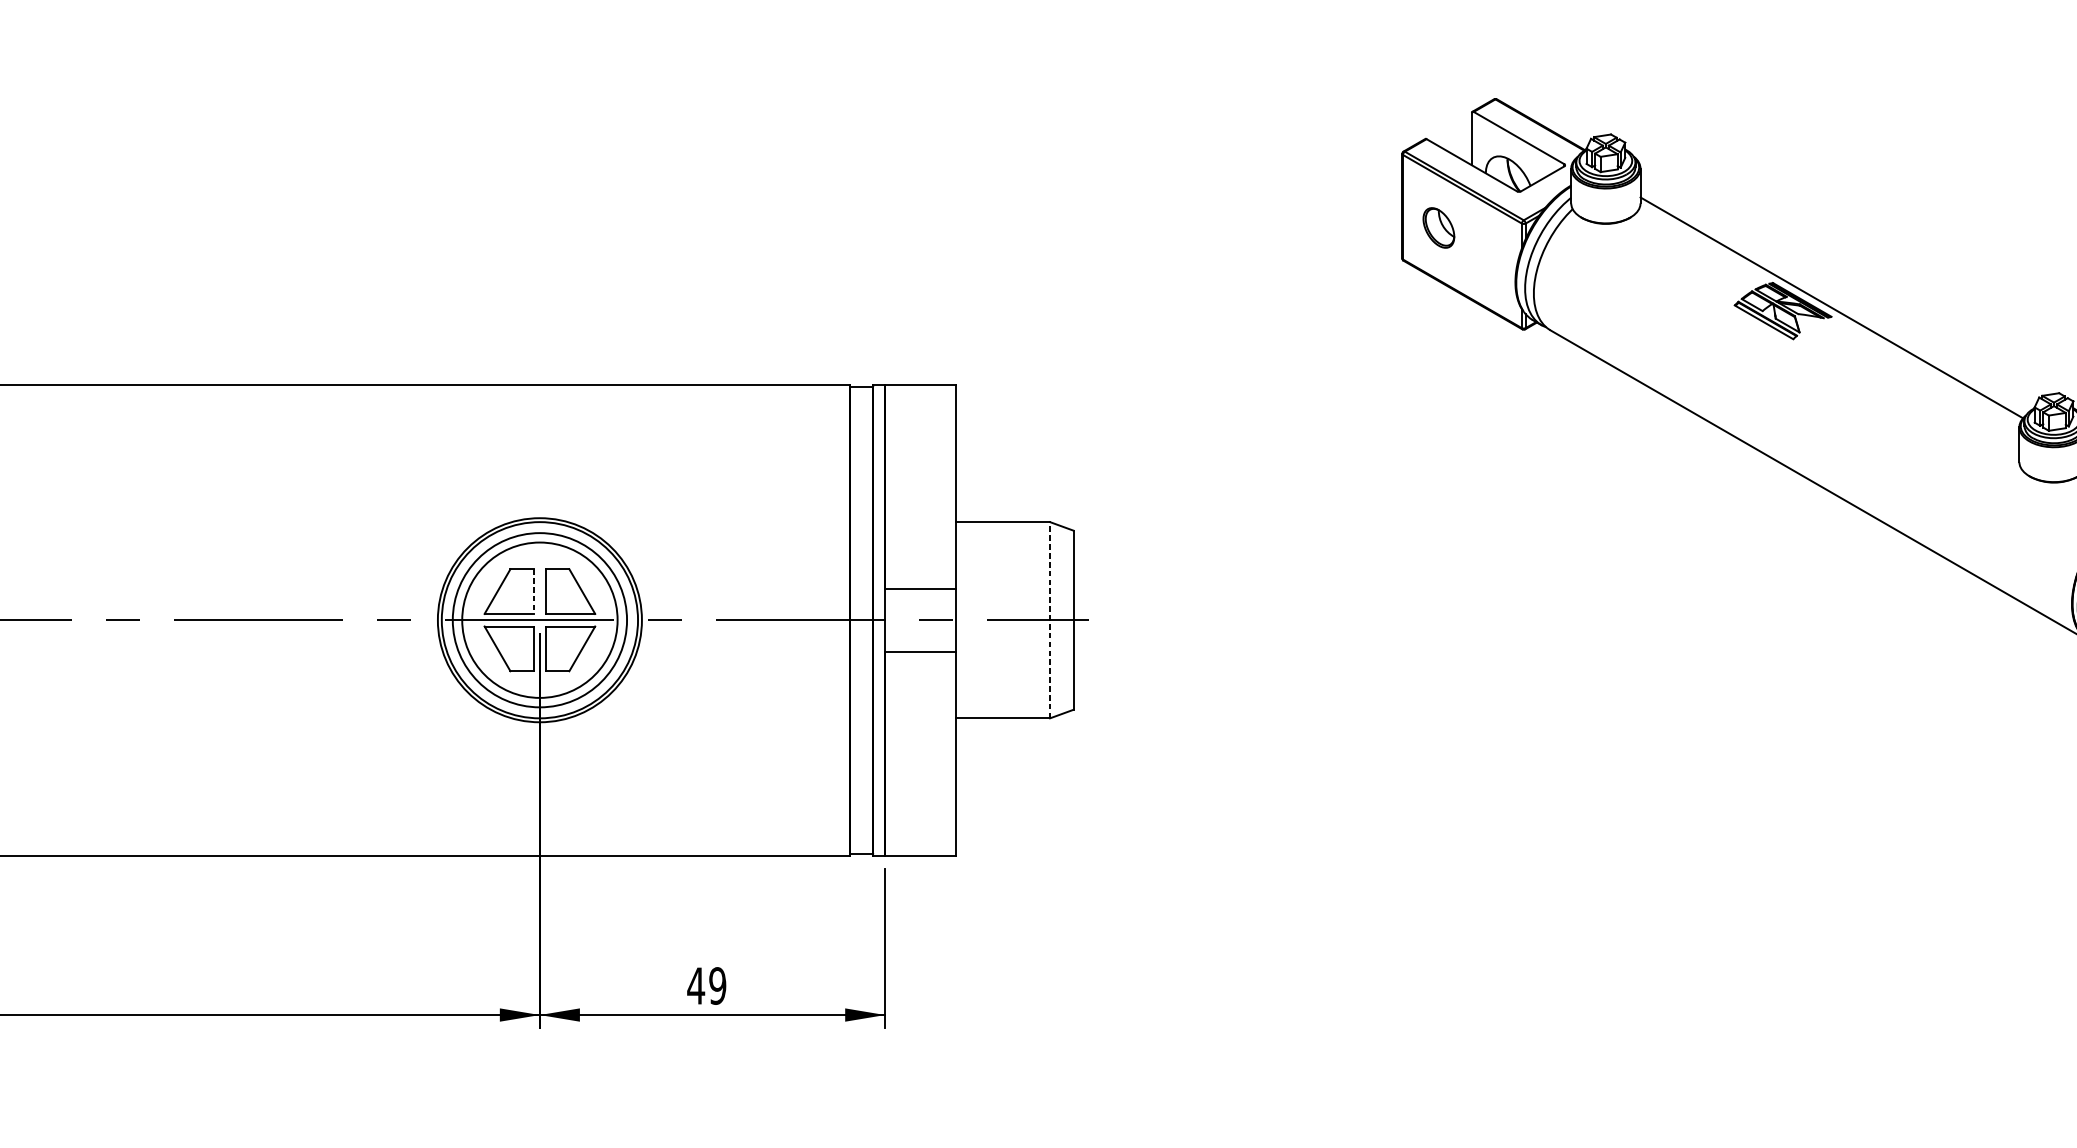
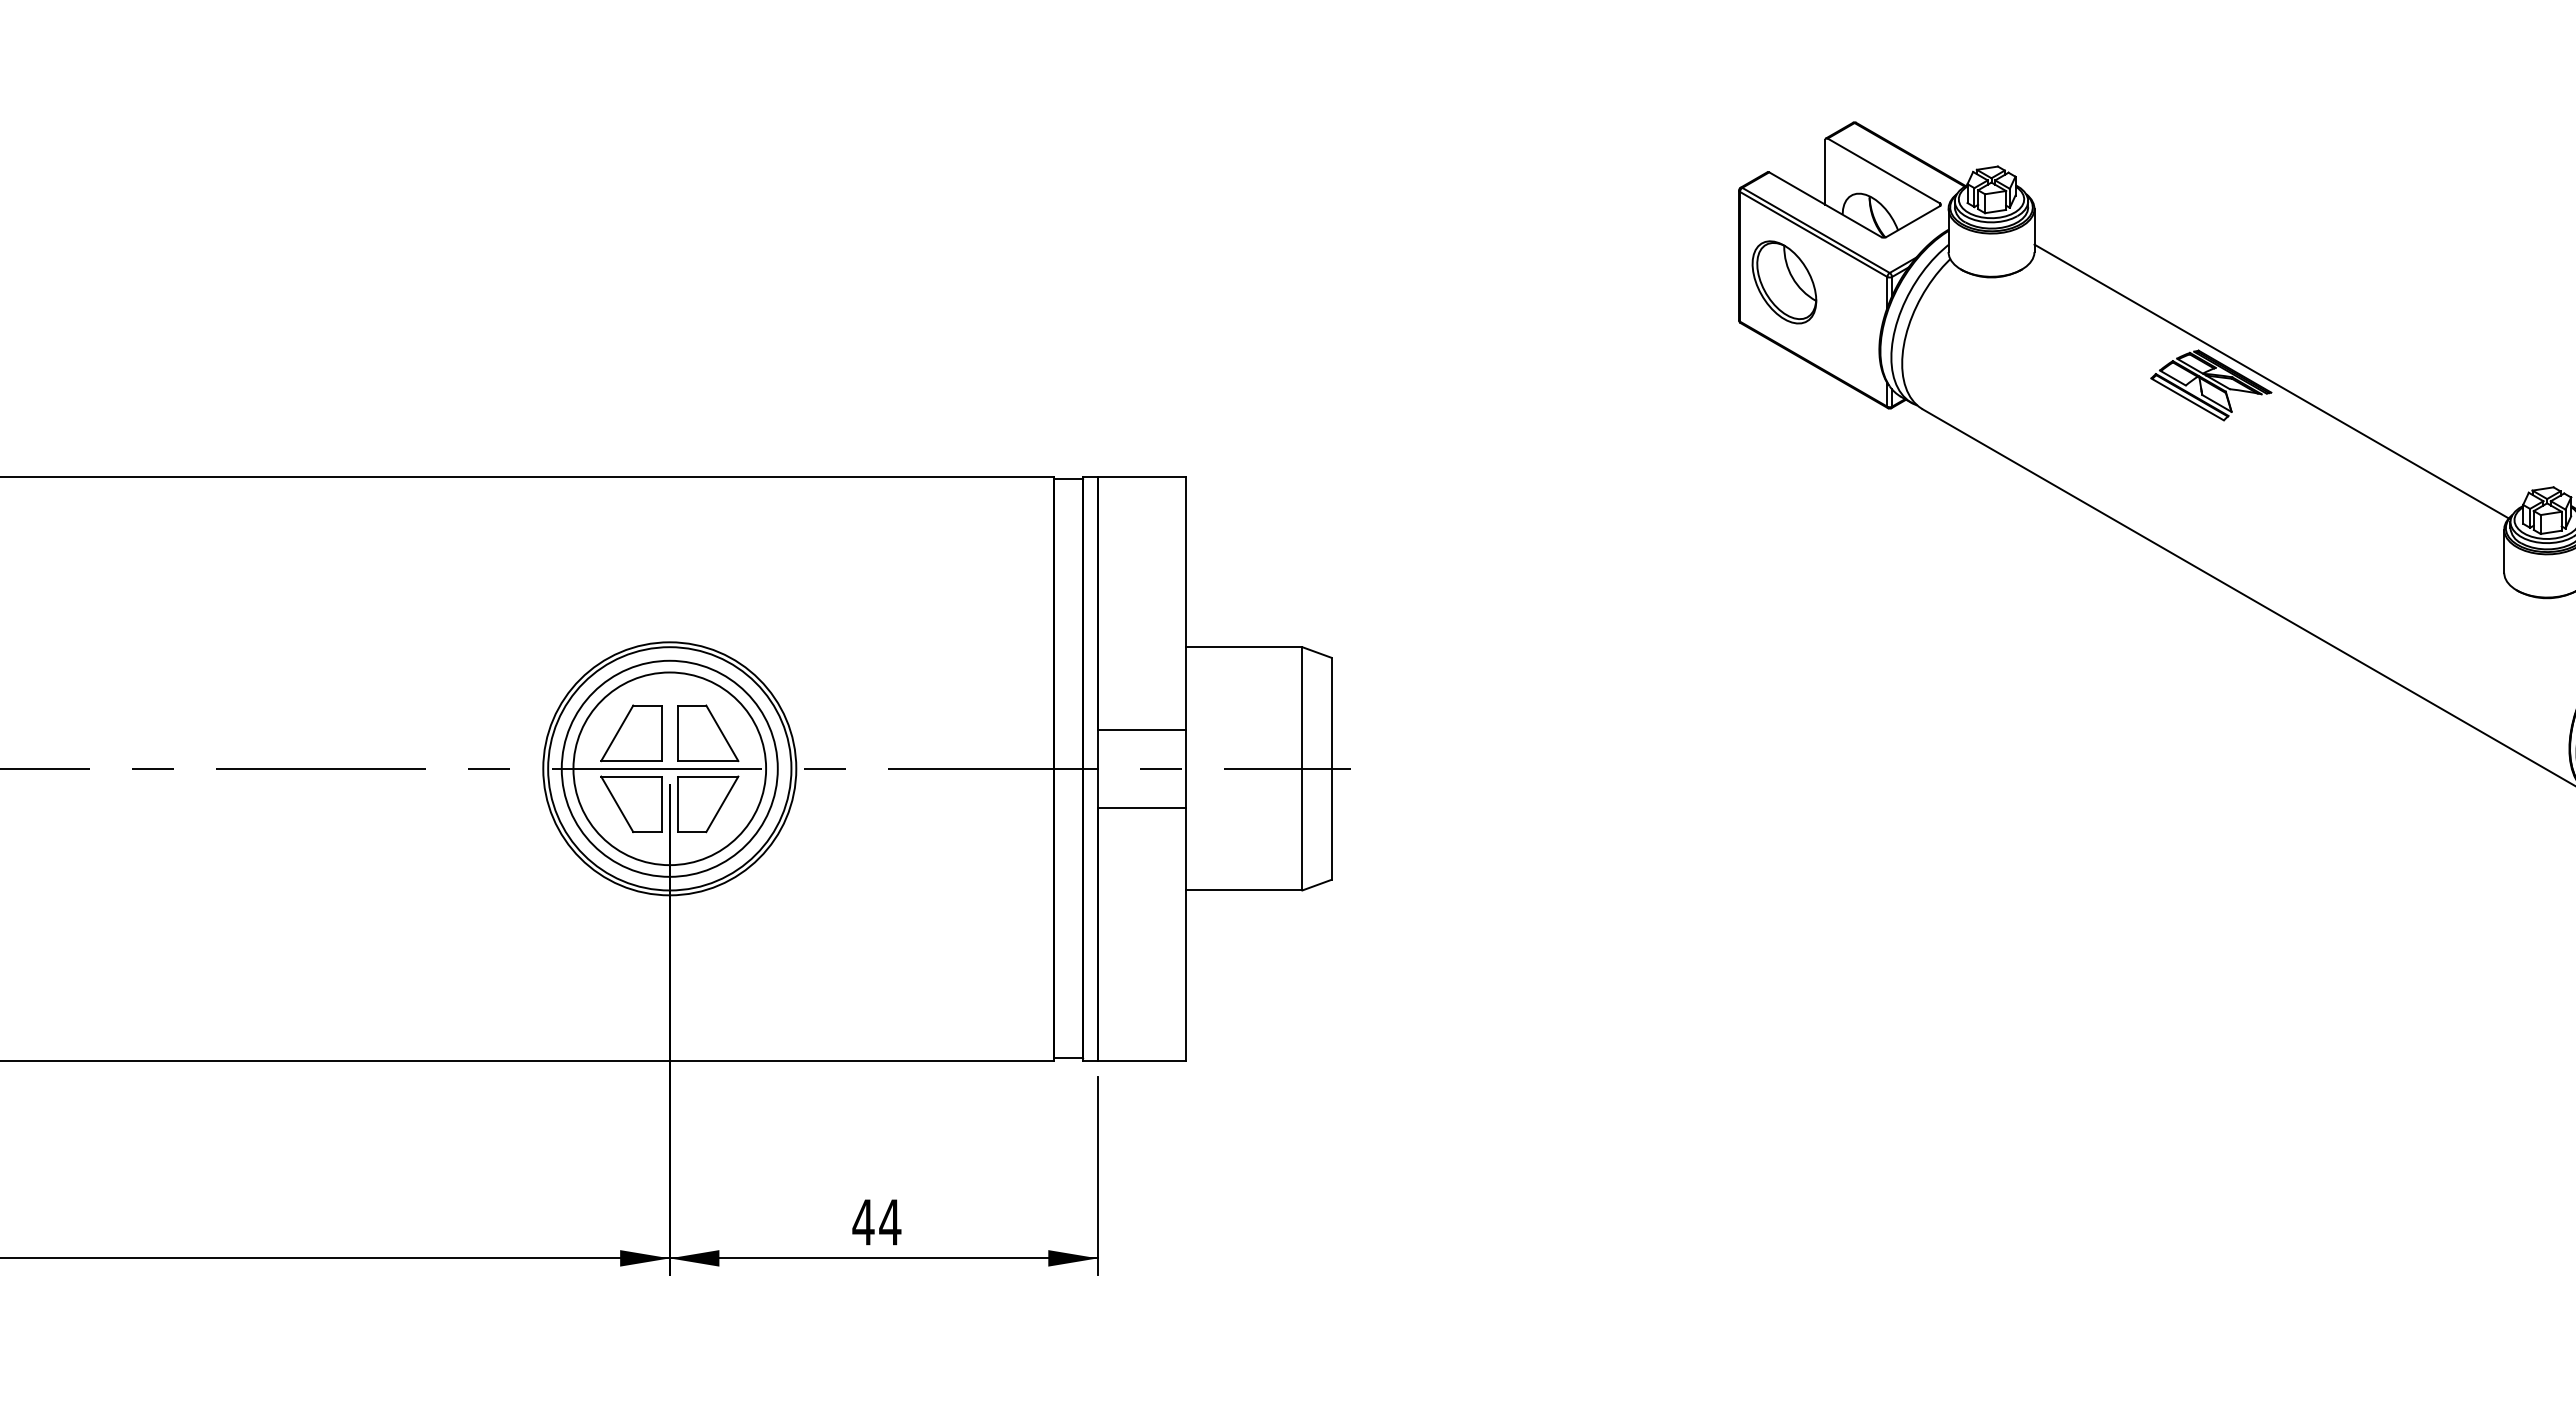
part: (1438, 228) -> (1784, 282), size x1.67
line: (534, 591) -> (662, 733), dashed -> solid
line: (1050, 619) -> (1302, 768), dashed -> solid
text: (717, 985) -> (890, 1221), 49 -> 44

